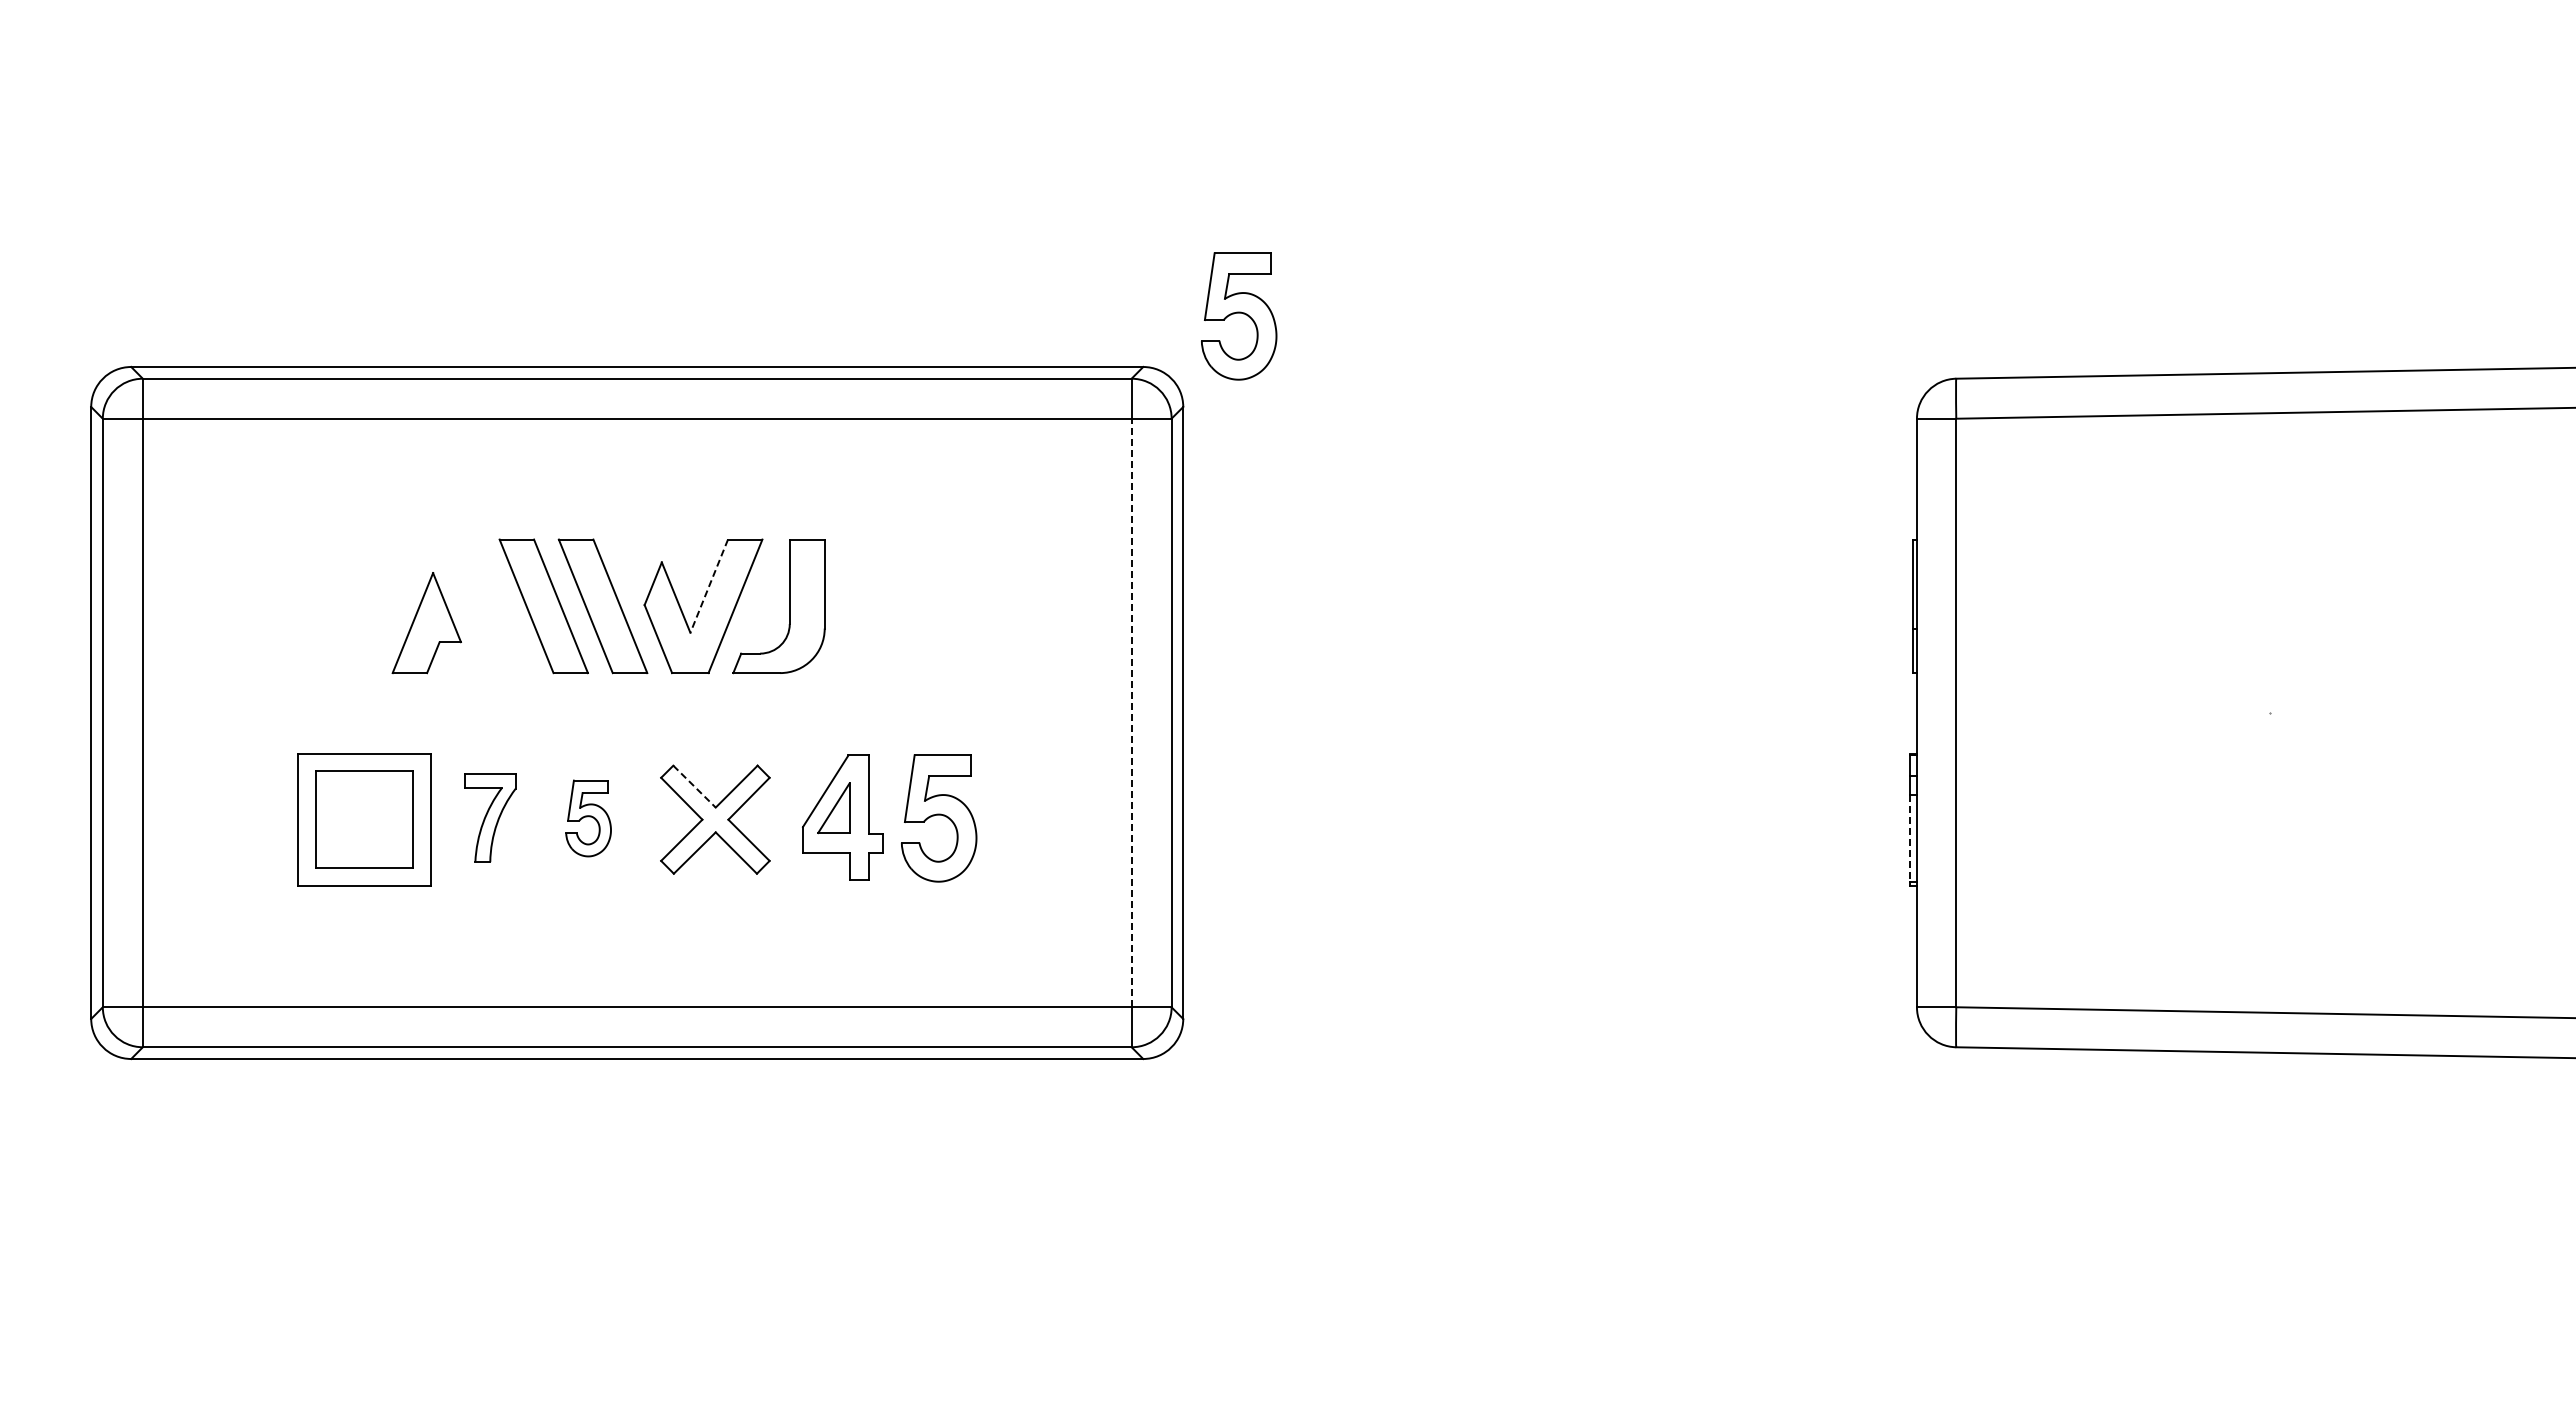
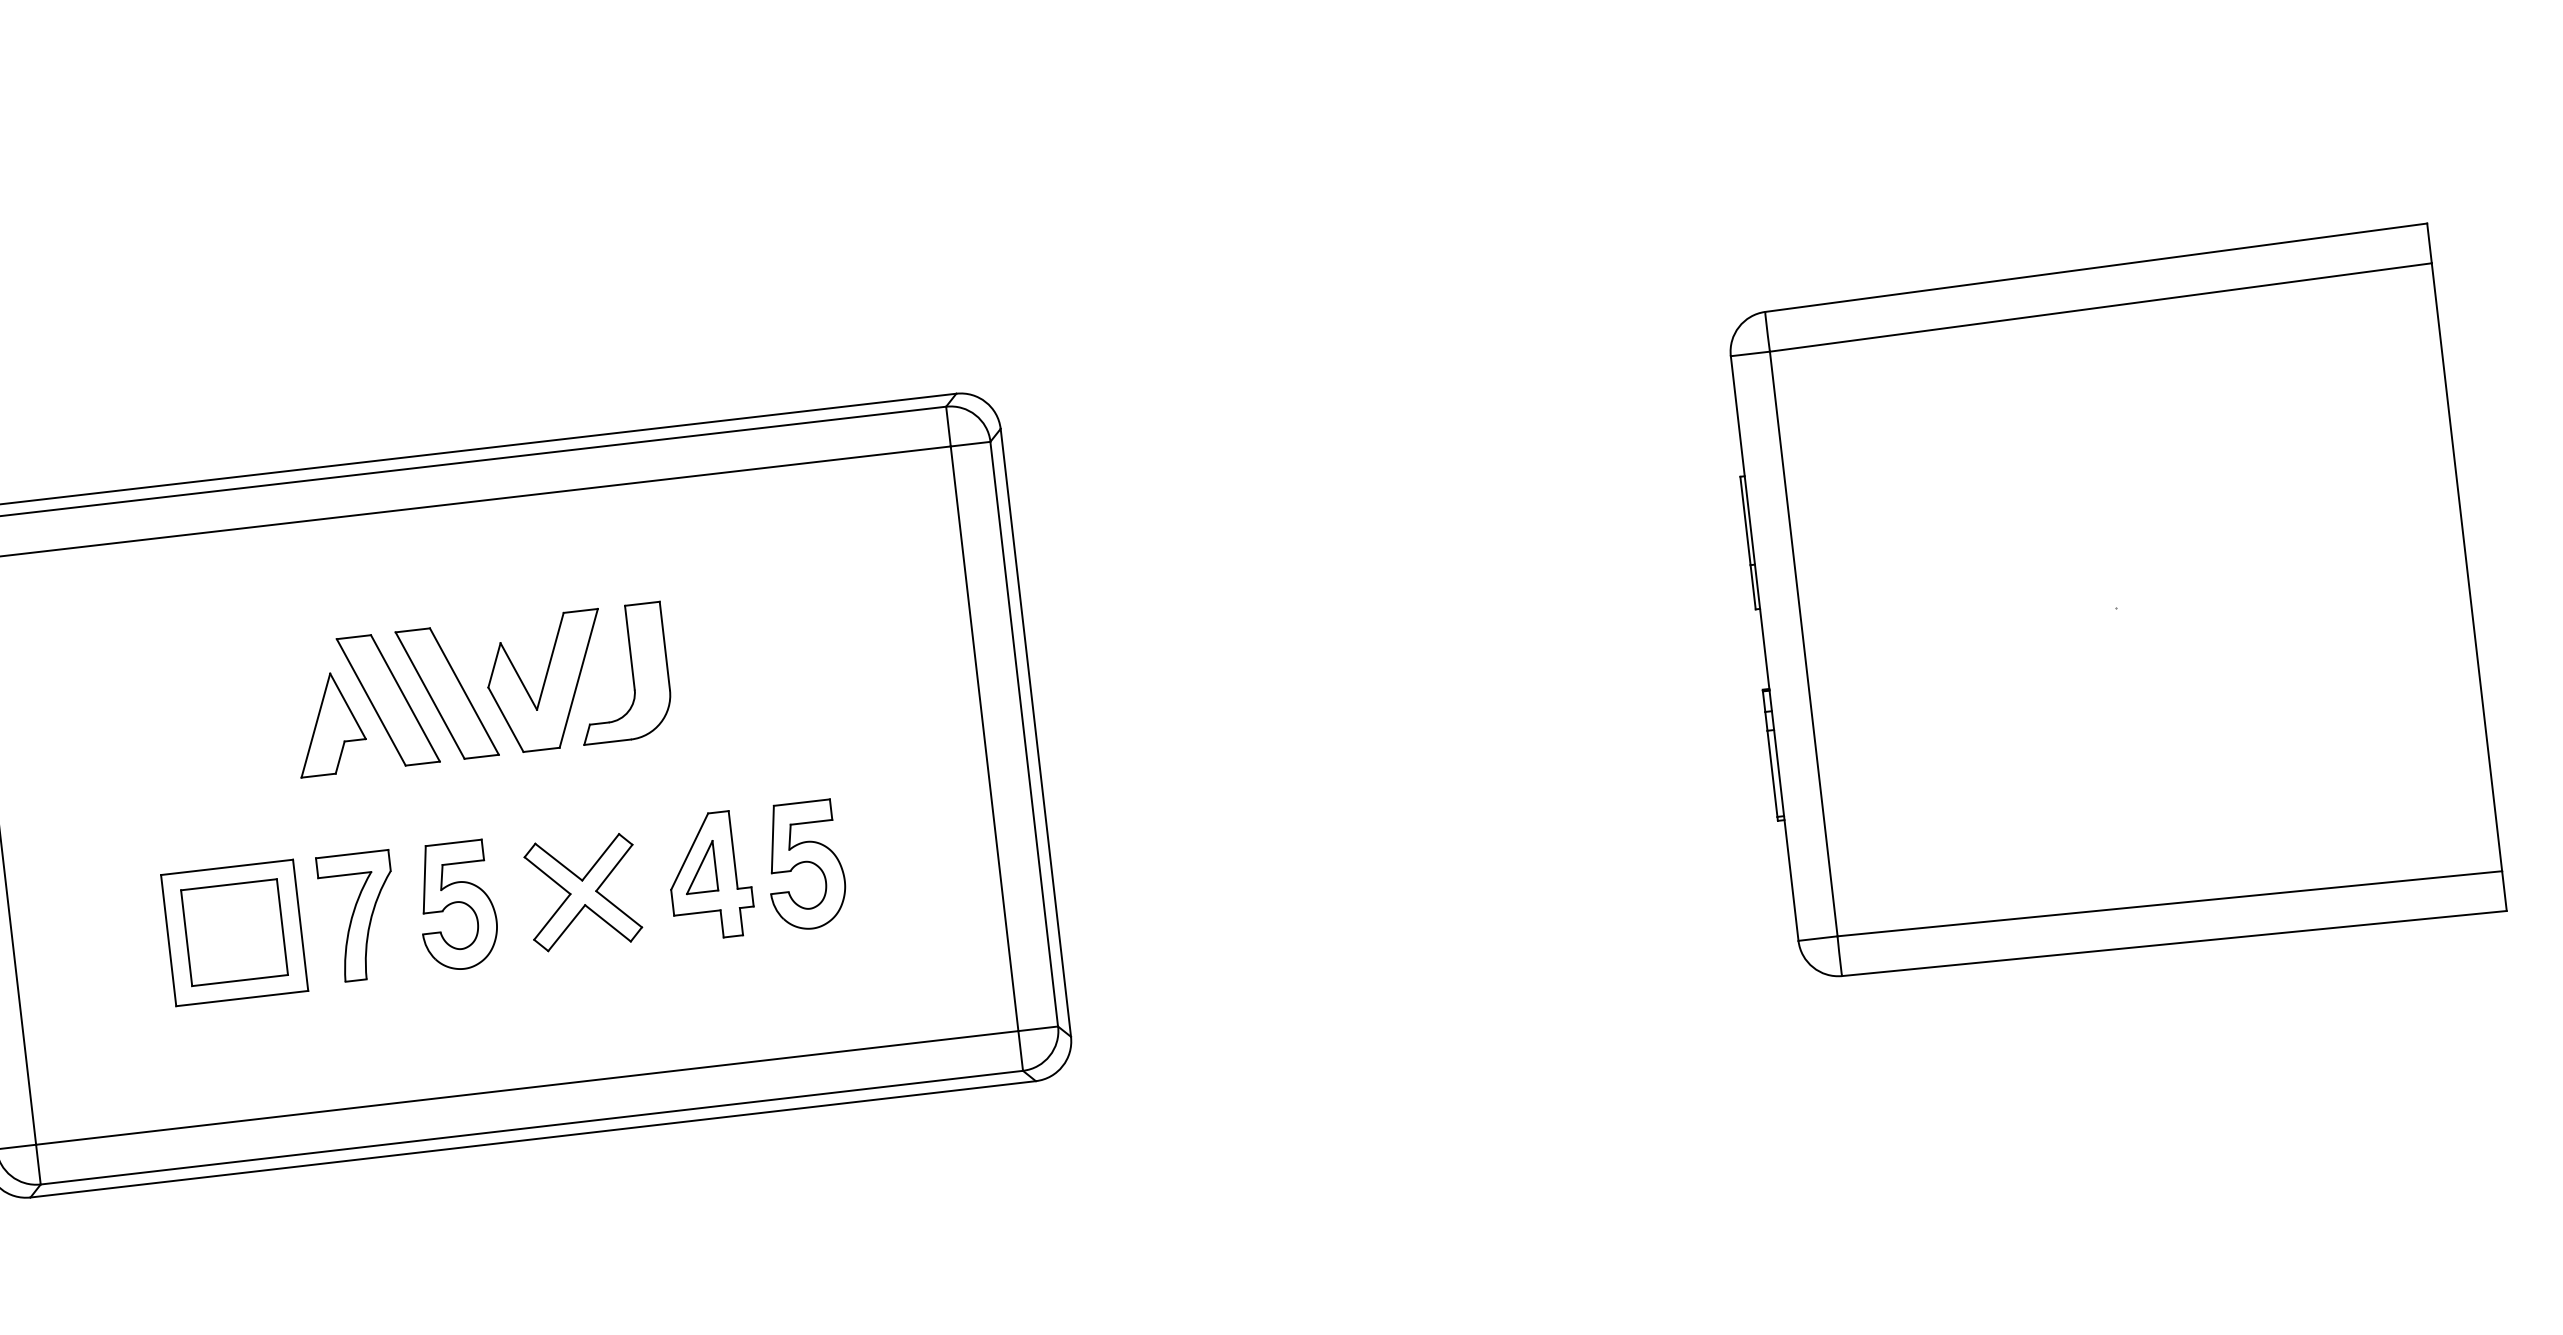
part: (1239, 316) -> (1046, 332), removed
line: (709, 586) -> (550, 661), dashed -> solid
part: (426, 623) -> (329, 724), moved
line: (1131, 712) -> (984, 738), dashed -> solid
line: (694, 786) -> (558, 862), dashed -> solid
part: (490, 817) -> (359, 916), size x1.43
part: (588, 818) -> (457, 906), size x1.67
line: (1910, 838) -> (1772, 773), dashed -> solid

